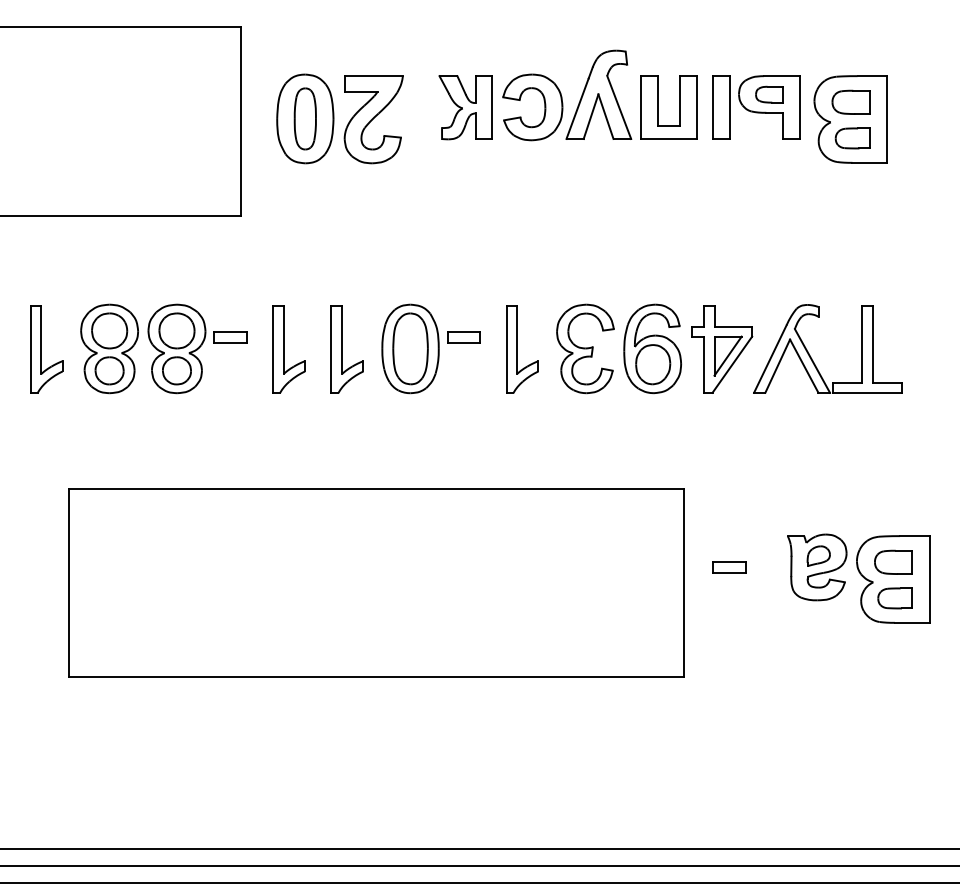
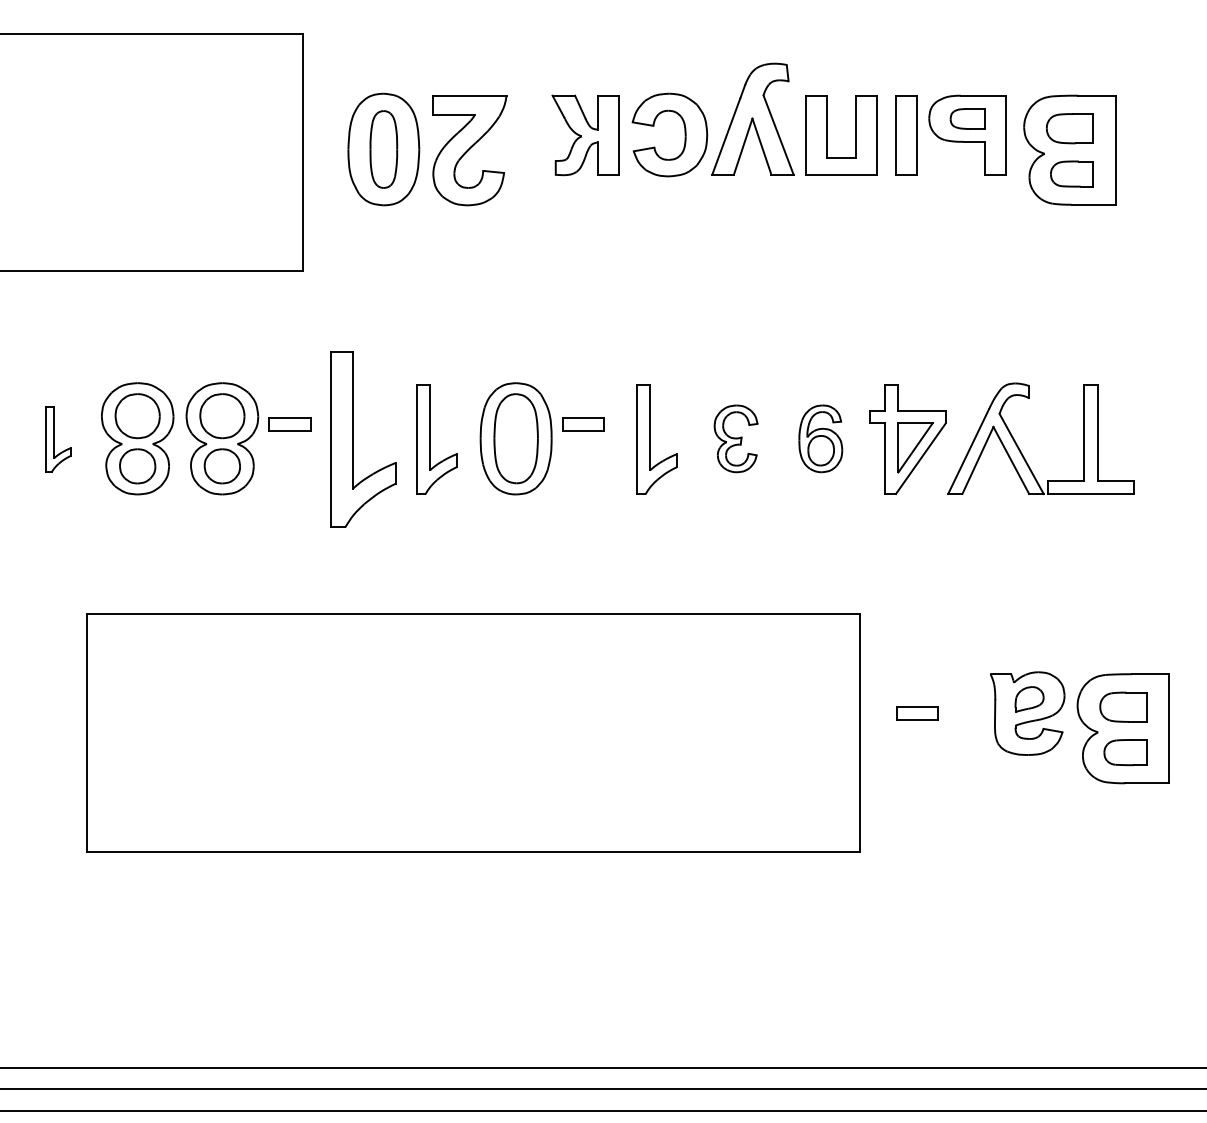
part: (584, 348) -> (735, 438), size x0.6
part: (652, 348) -> (820, 438), size x0.6
part: (46, 349) -> (58, 439), size x0.6
part: (288, 349) -> (362, 439), size x1.6

